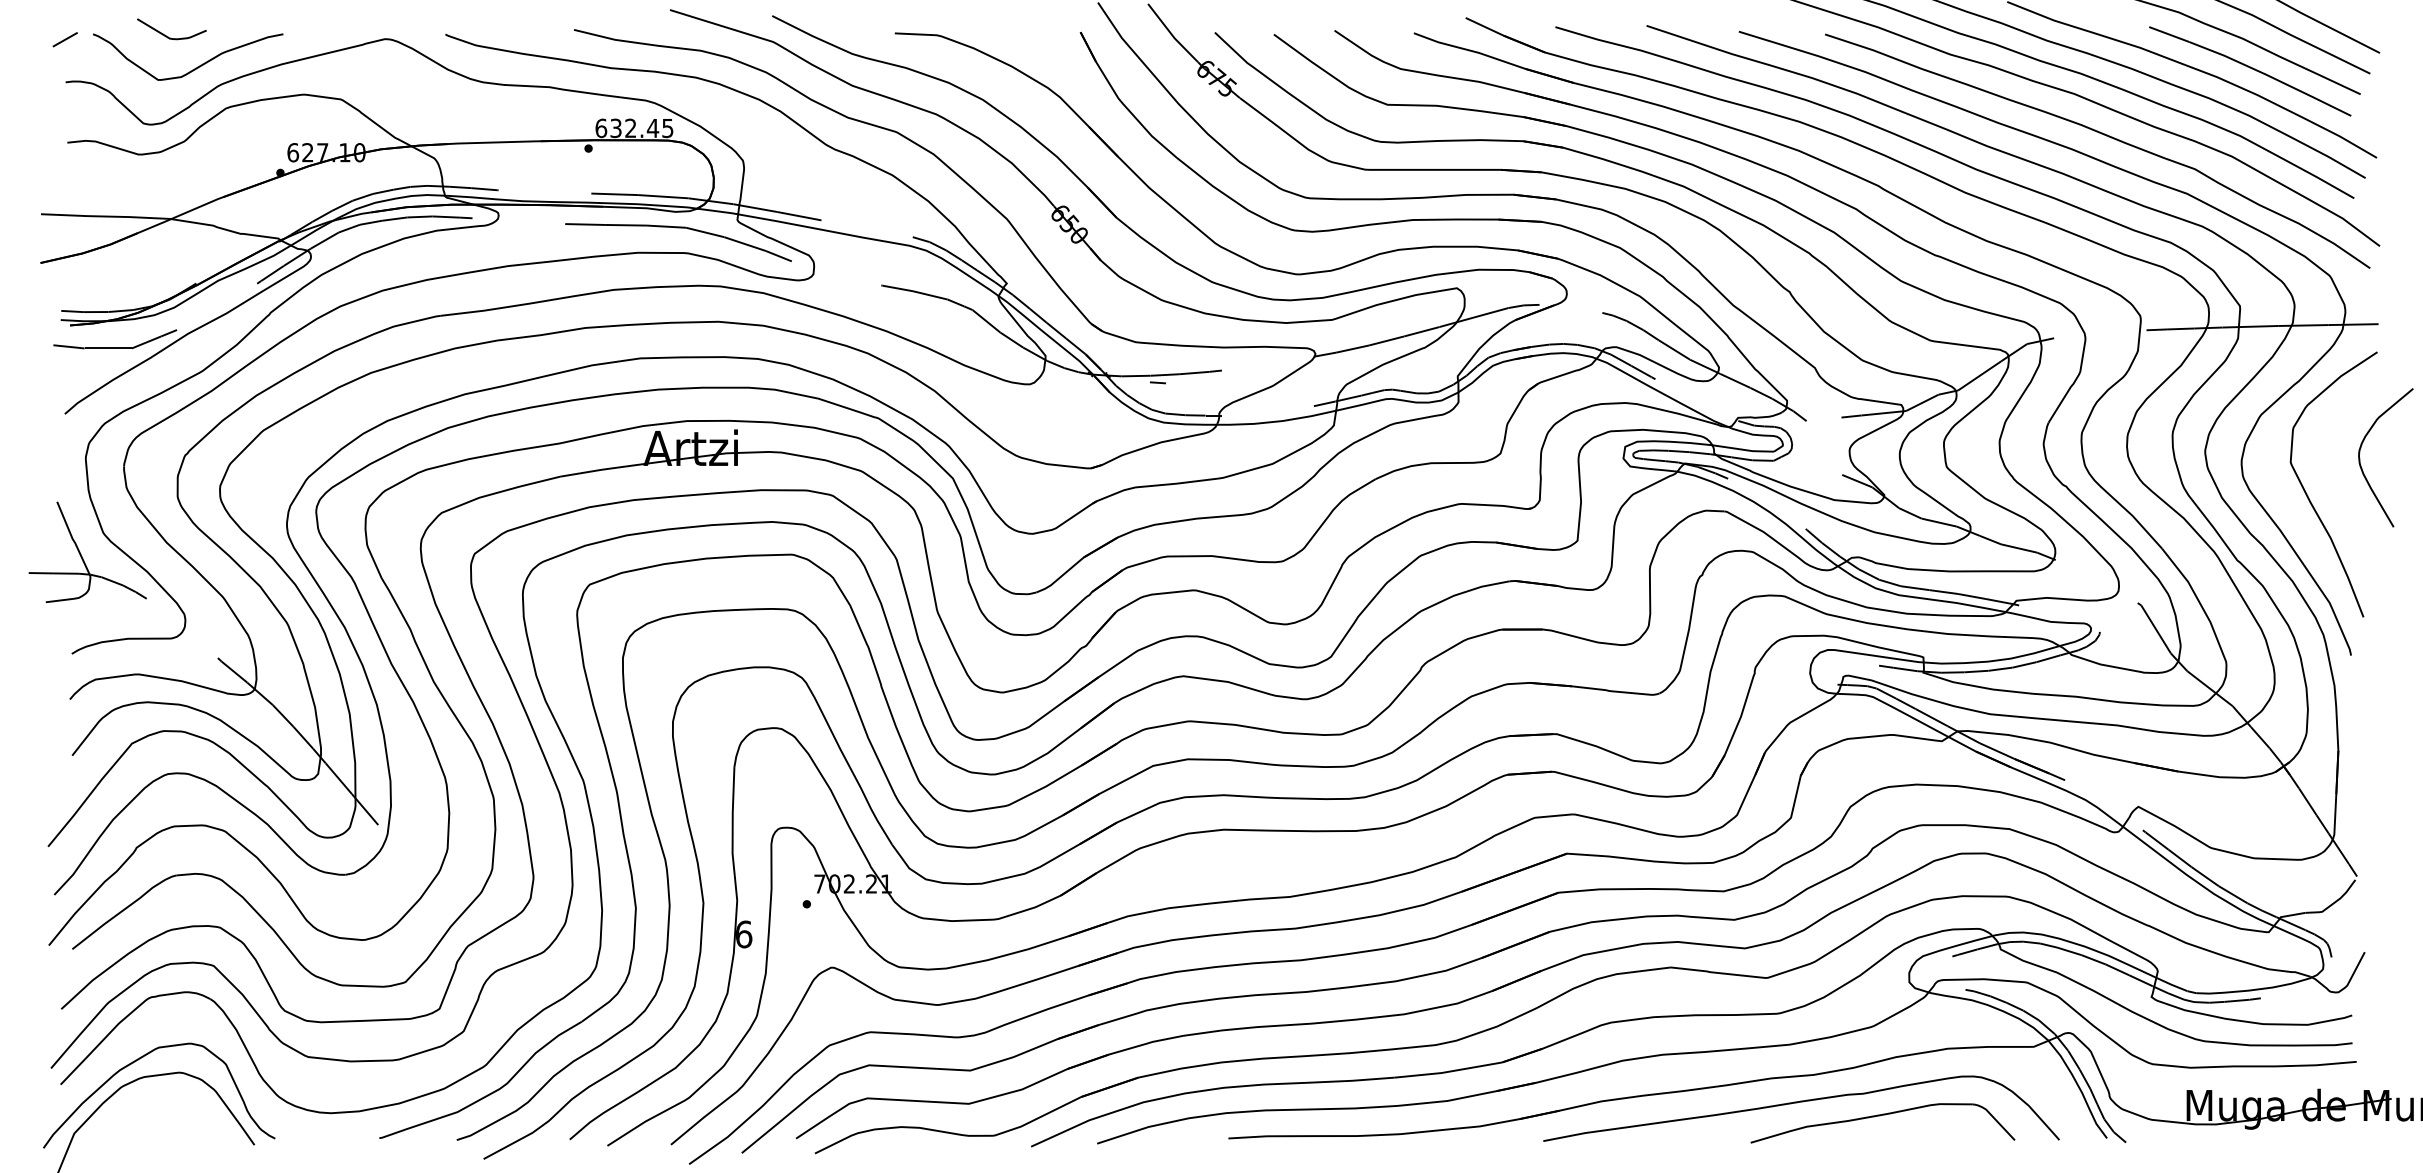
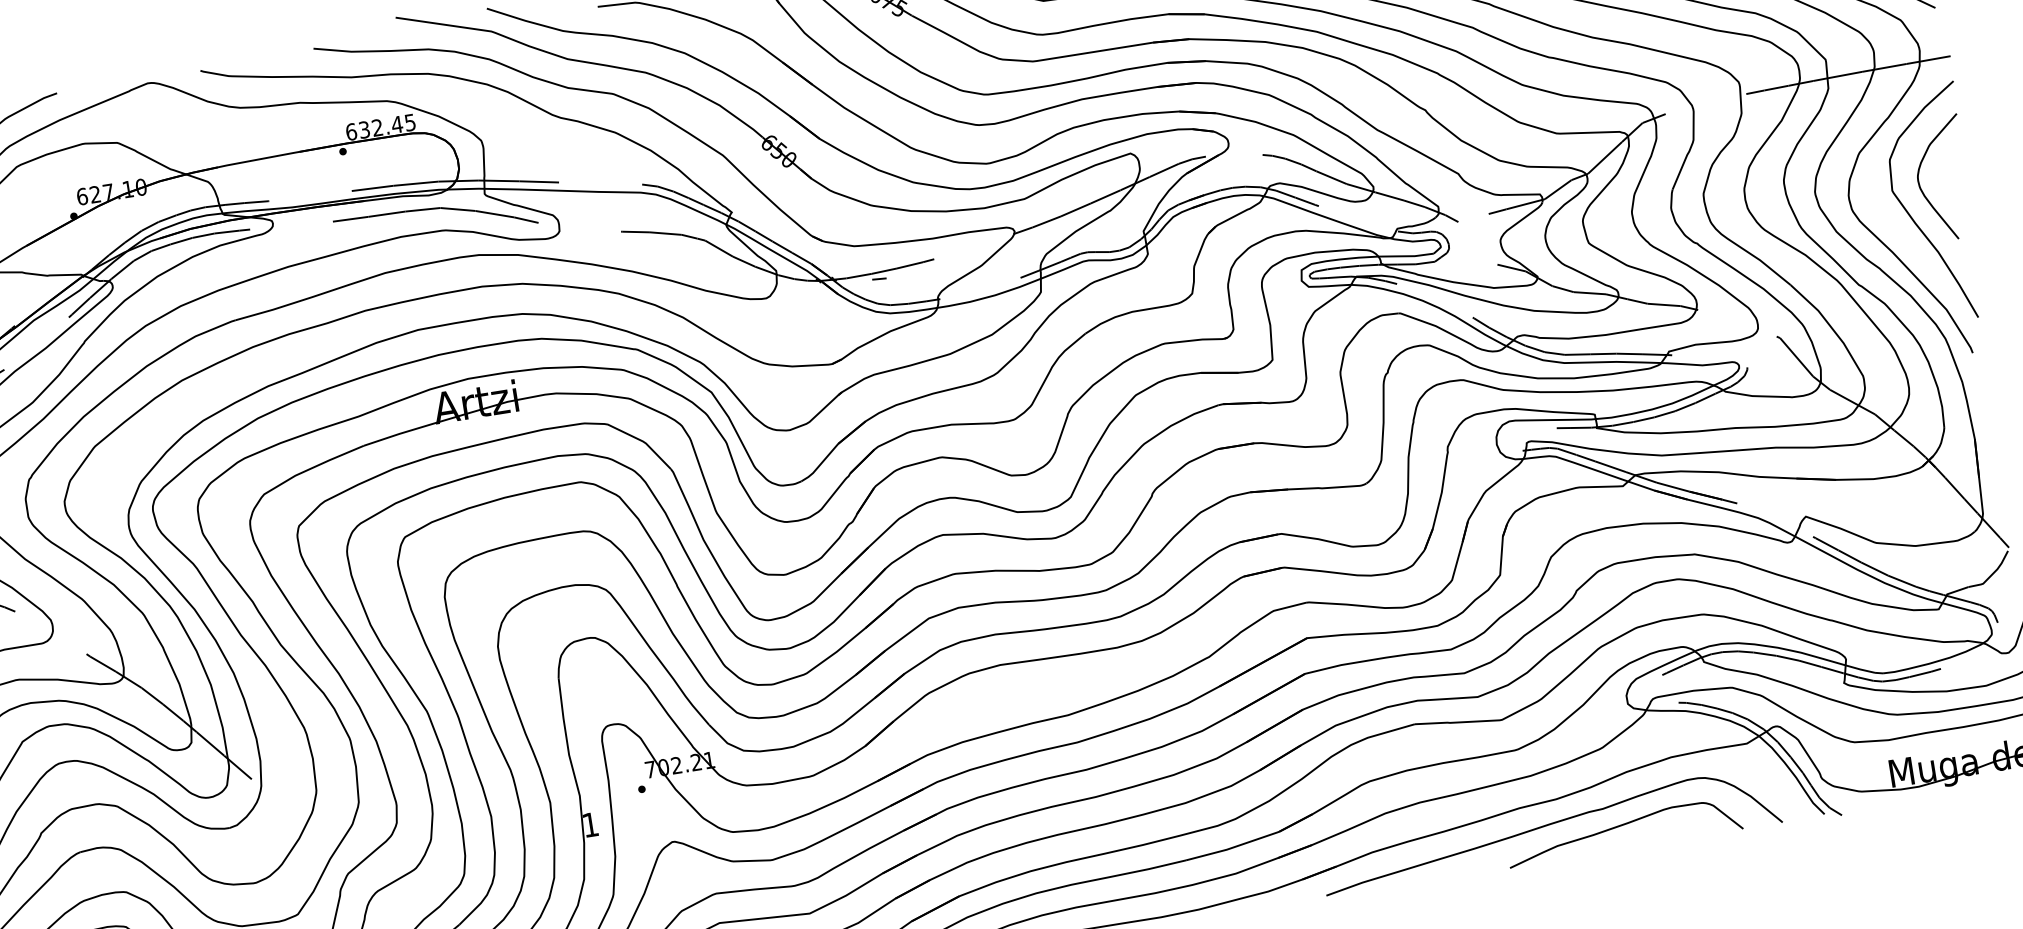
curve: (2360, 458) -> (1919, 182), moved
text: (744, 934) -> (591, 824), 6 -> 1

